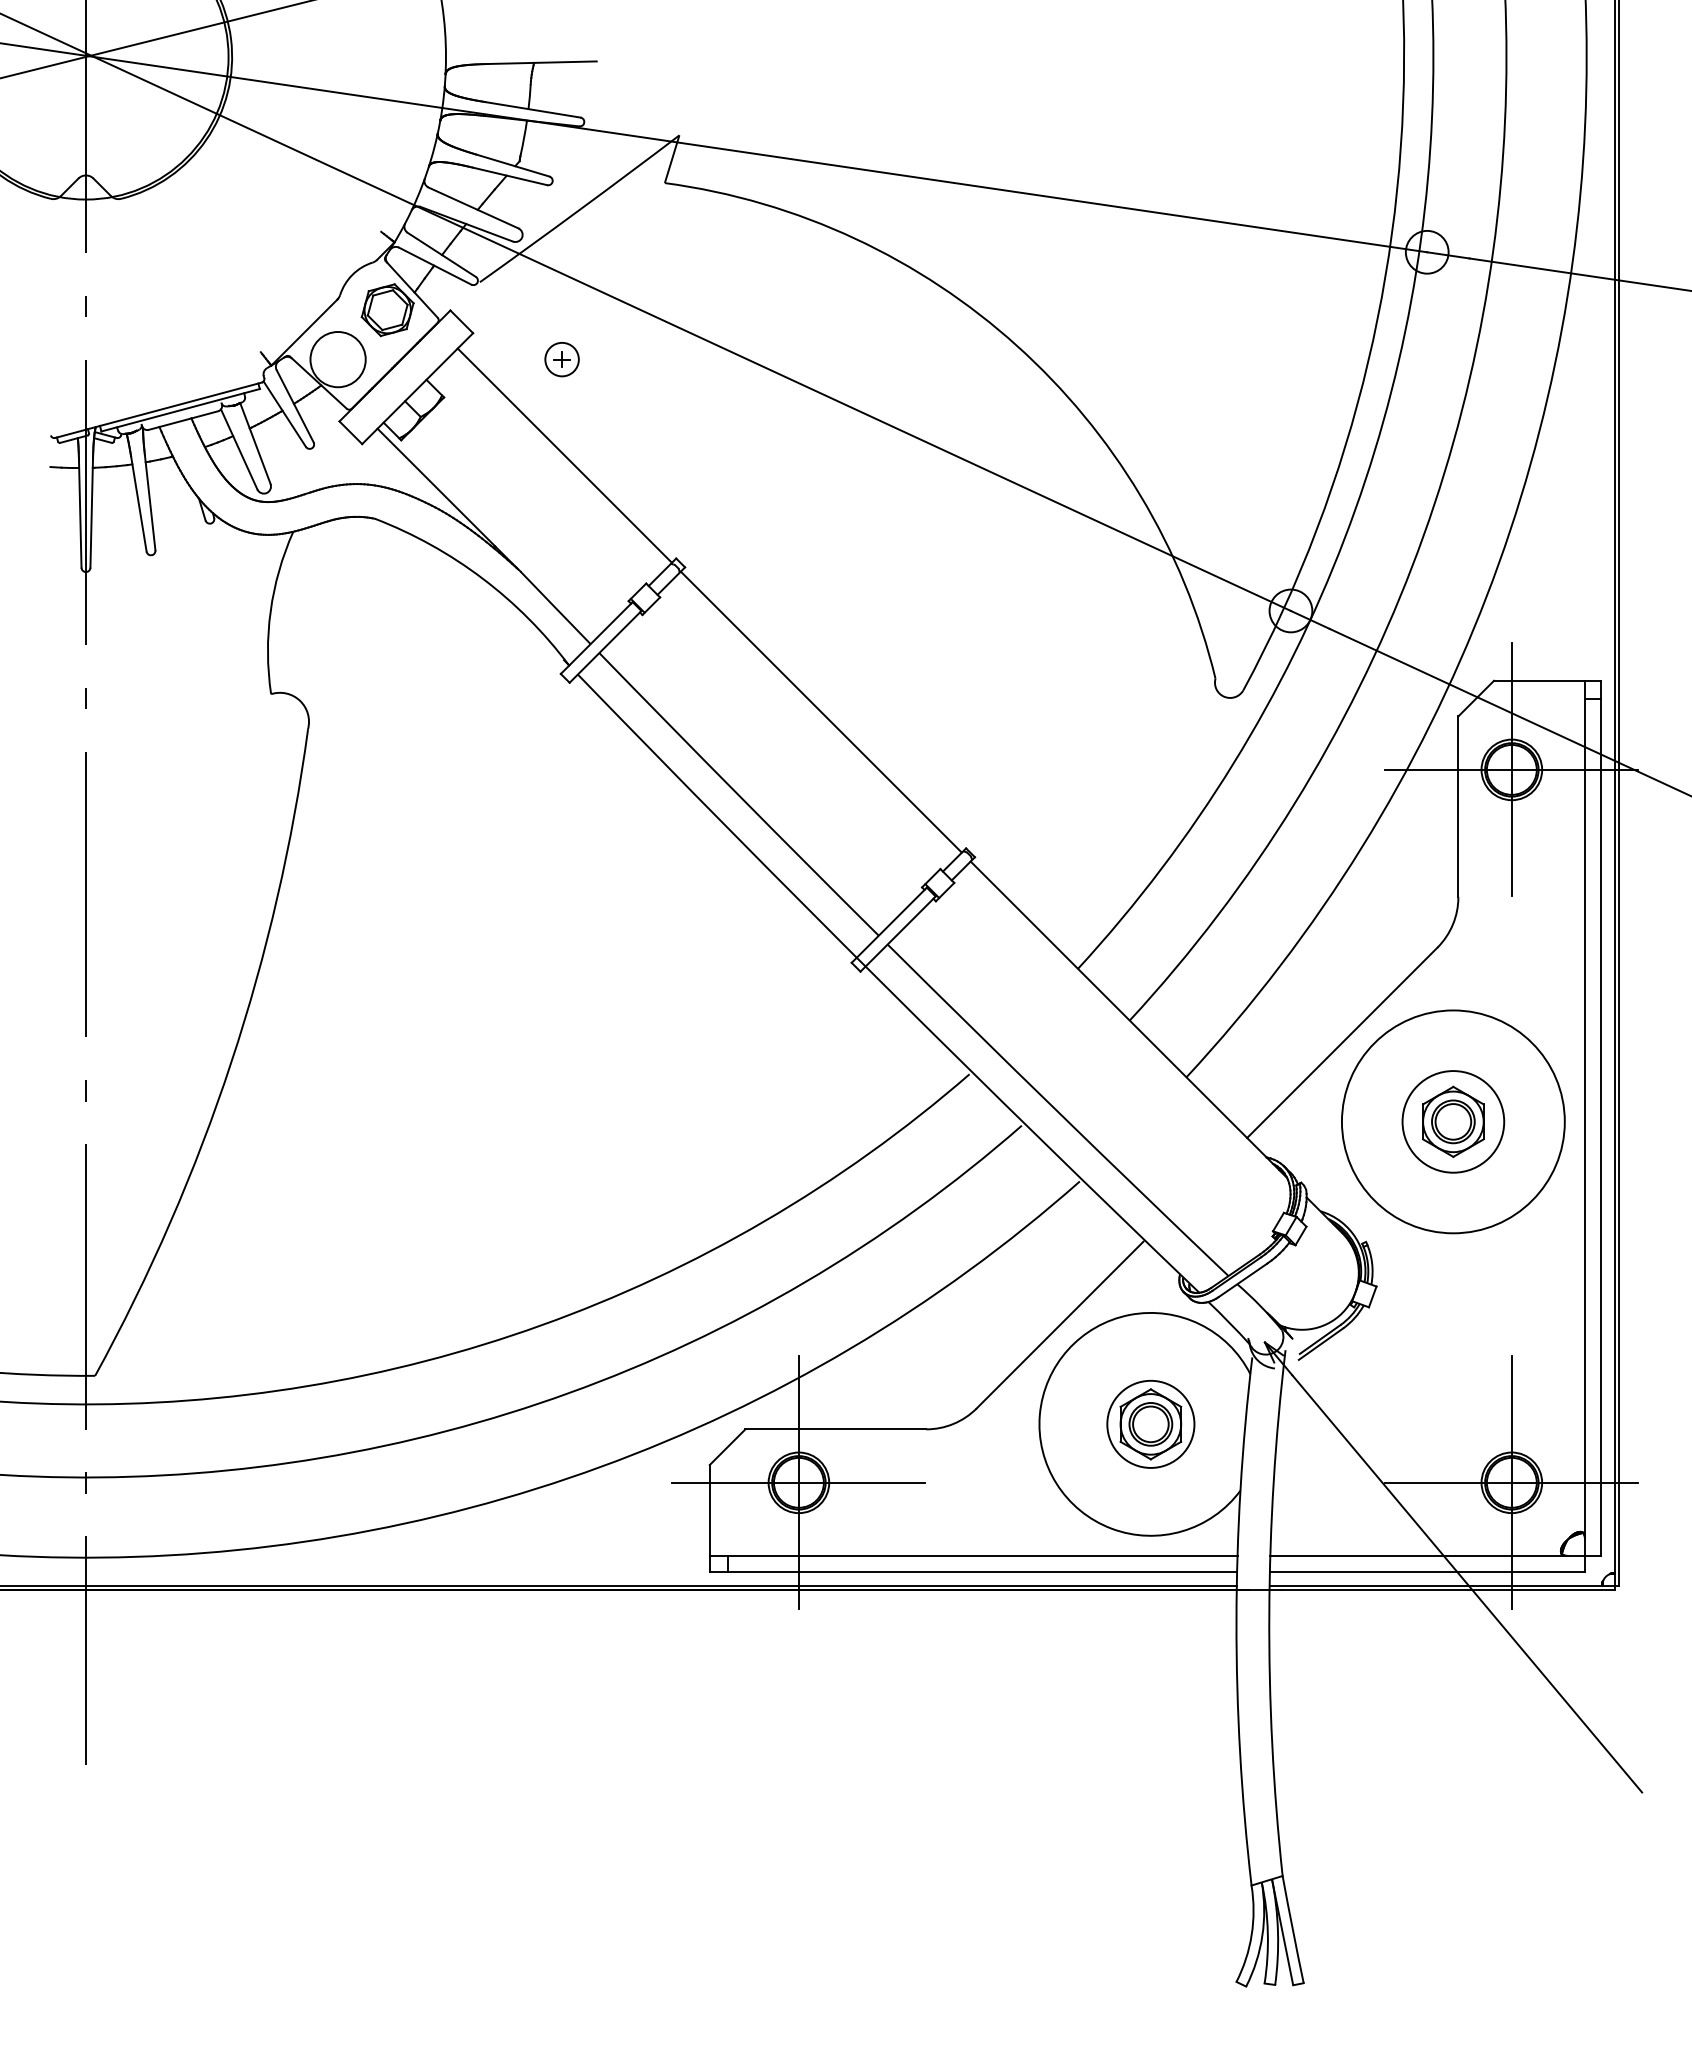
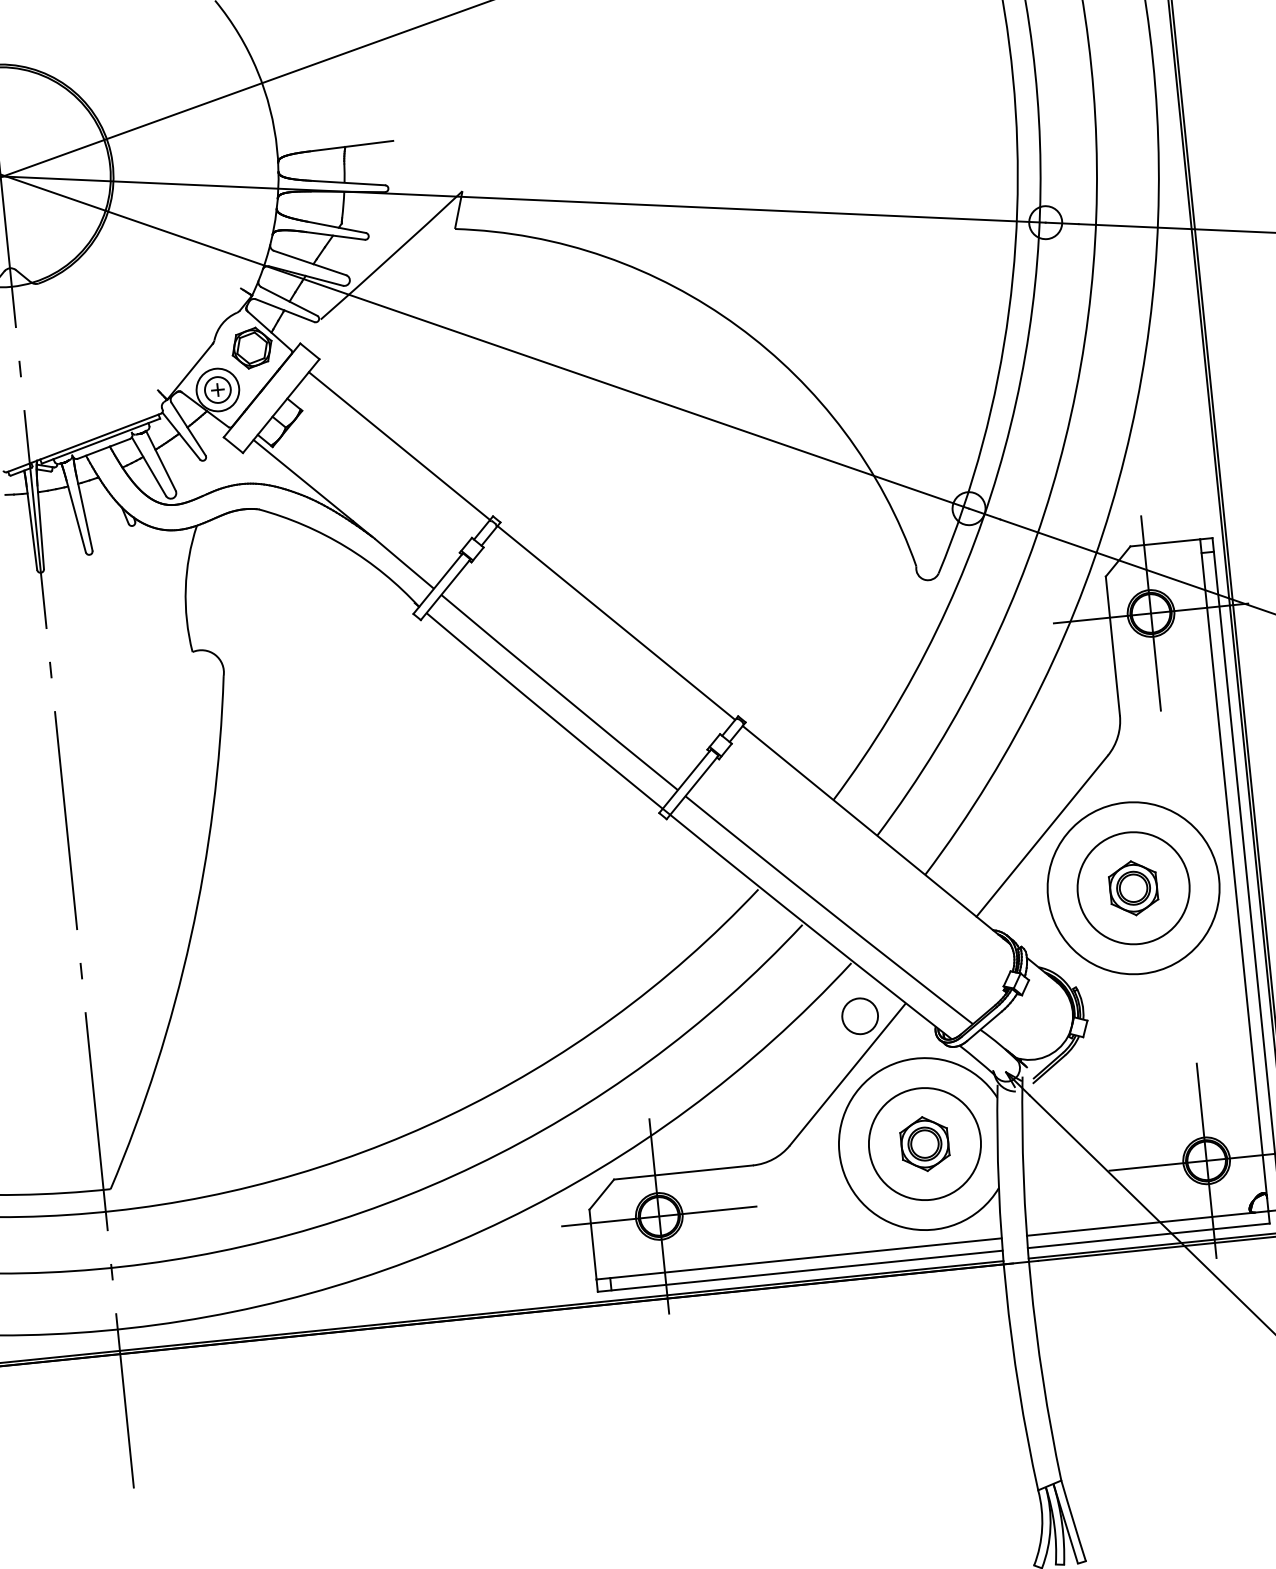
part: (561, 359) -> (217, 389), moved
circle: (1453, 1121) -> (1133, 887), size x1.43
circle: (1084, 1251) -> (860, 1016), added
circle: (1150, 1423) -> (924, 1143), size x1.67

